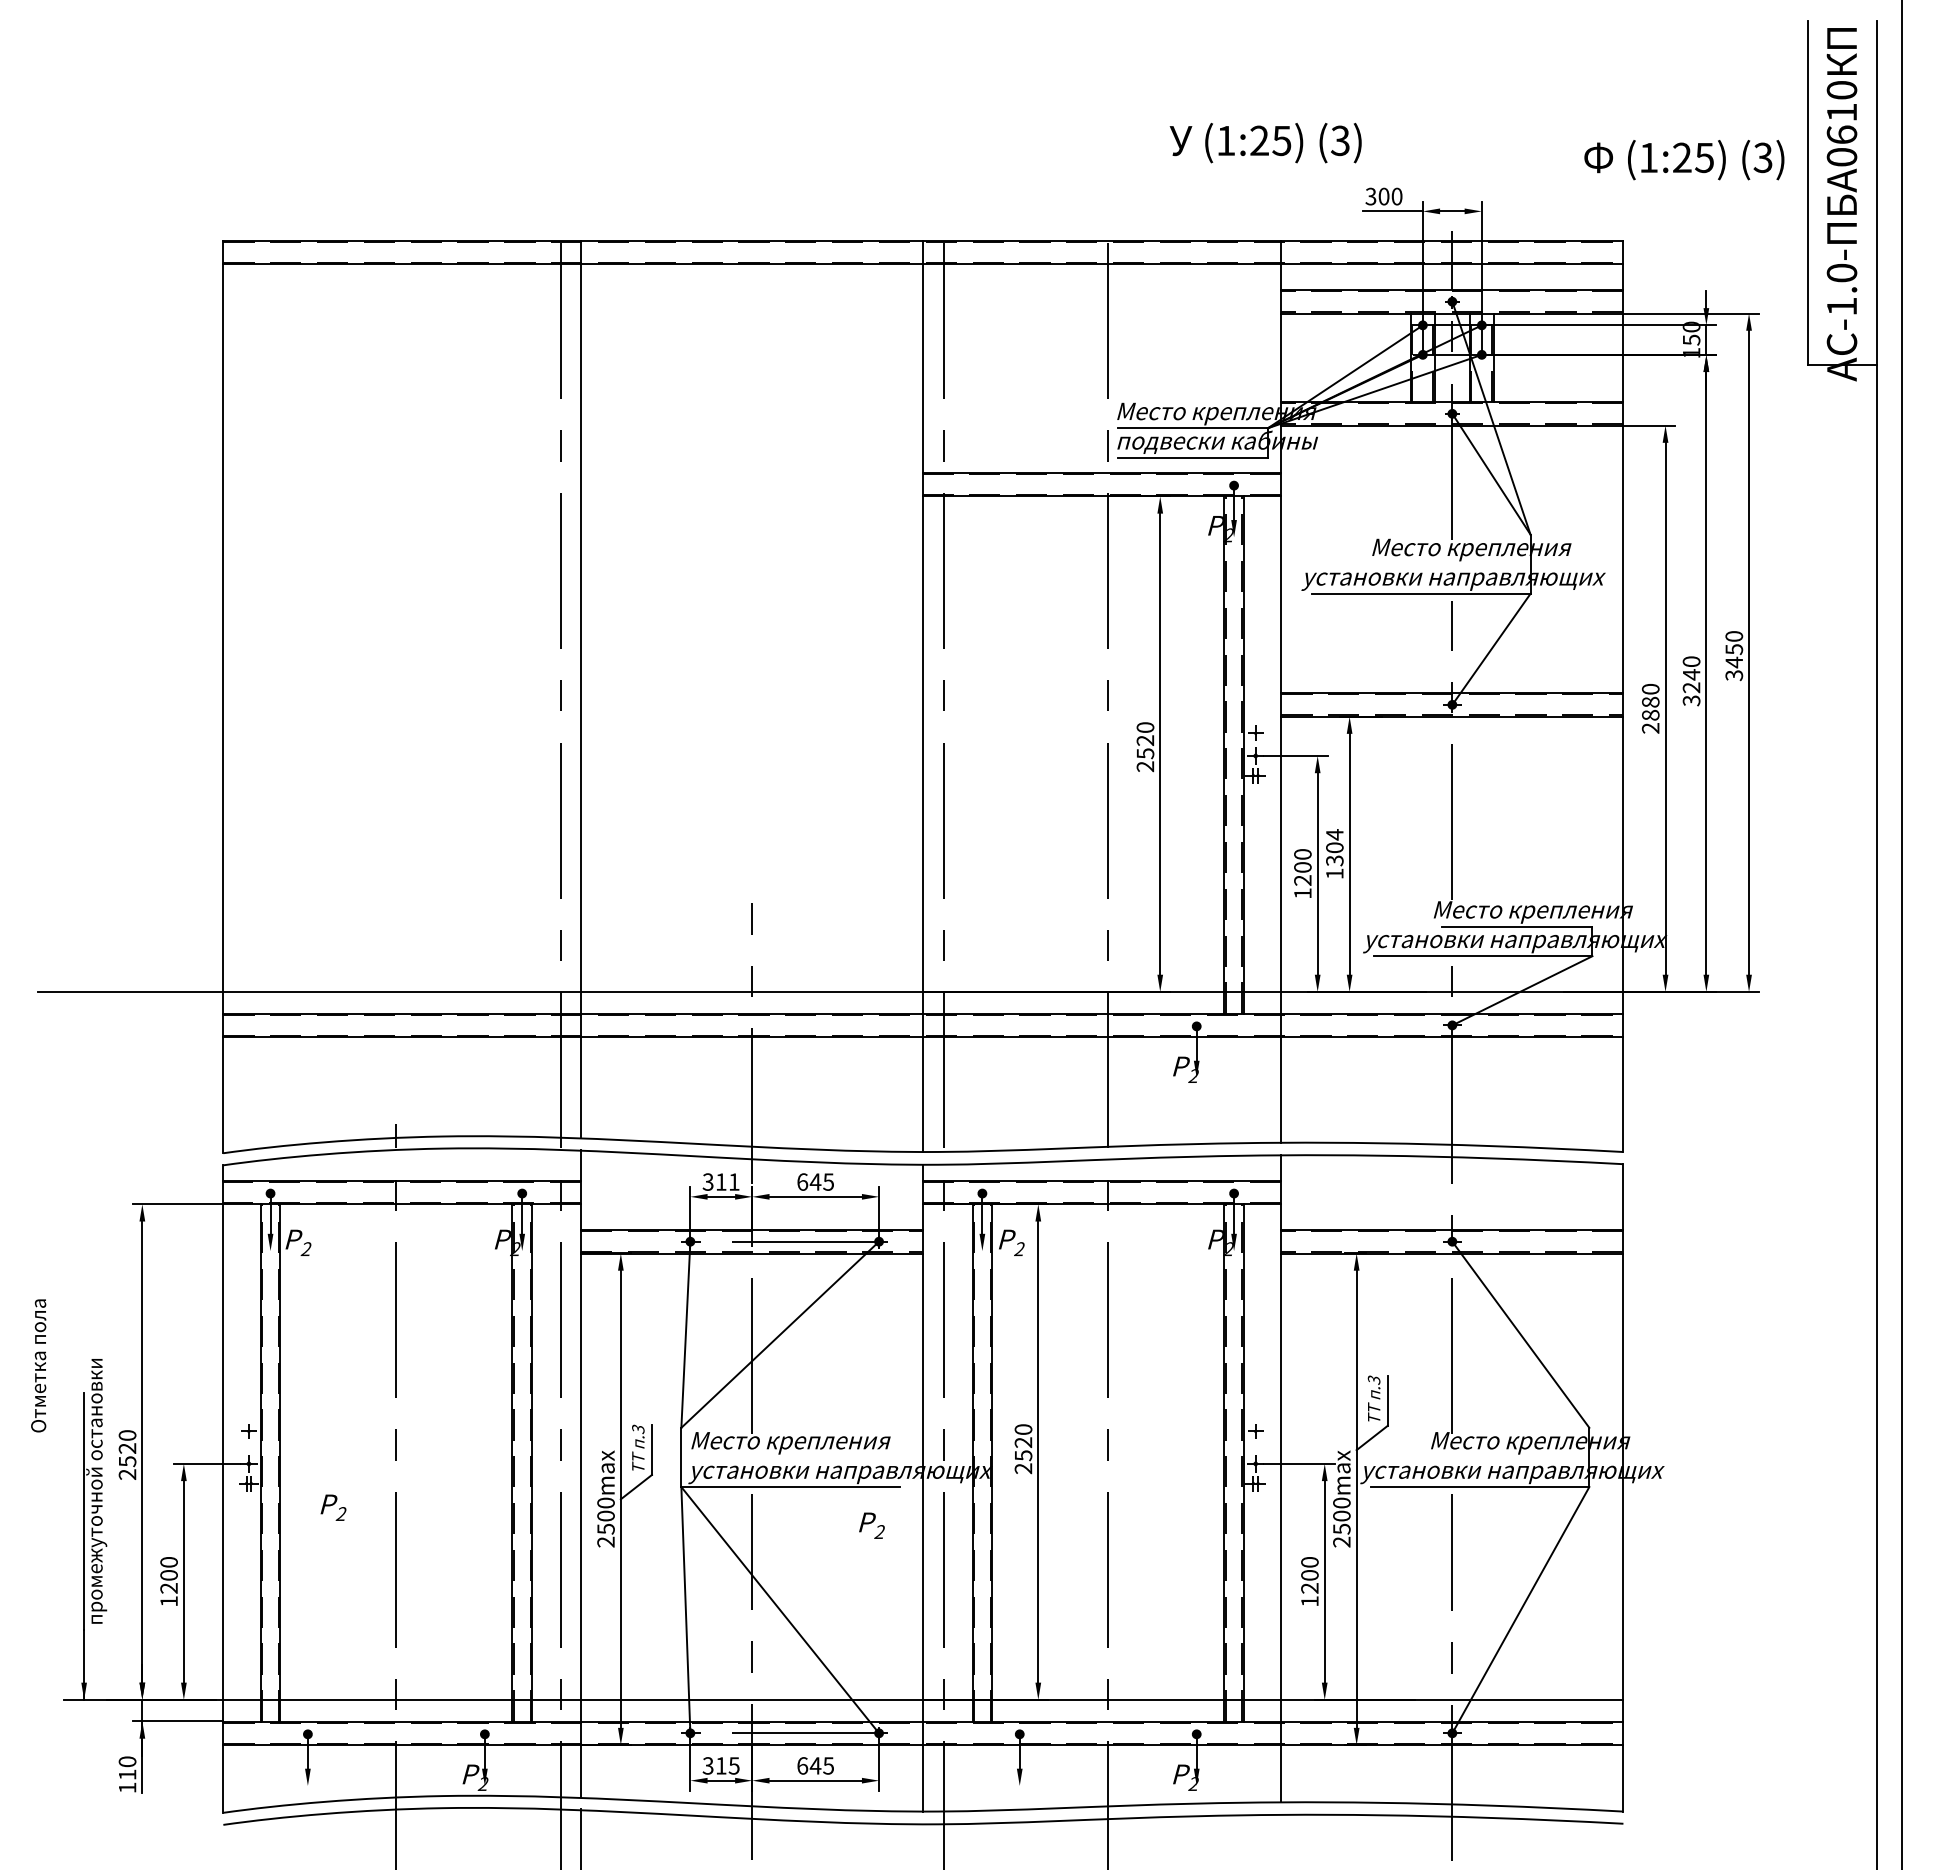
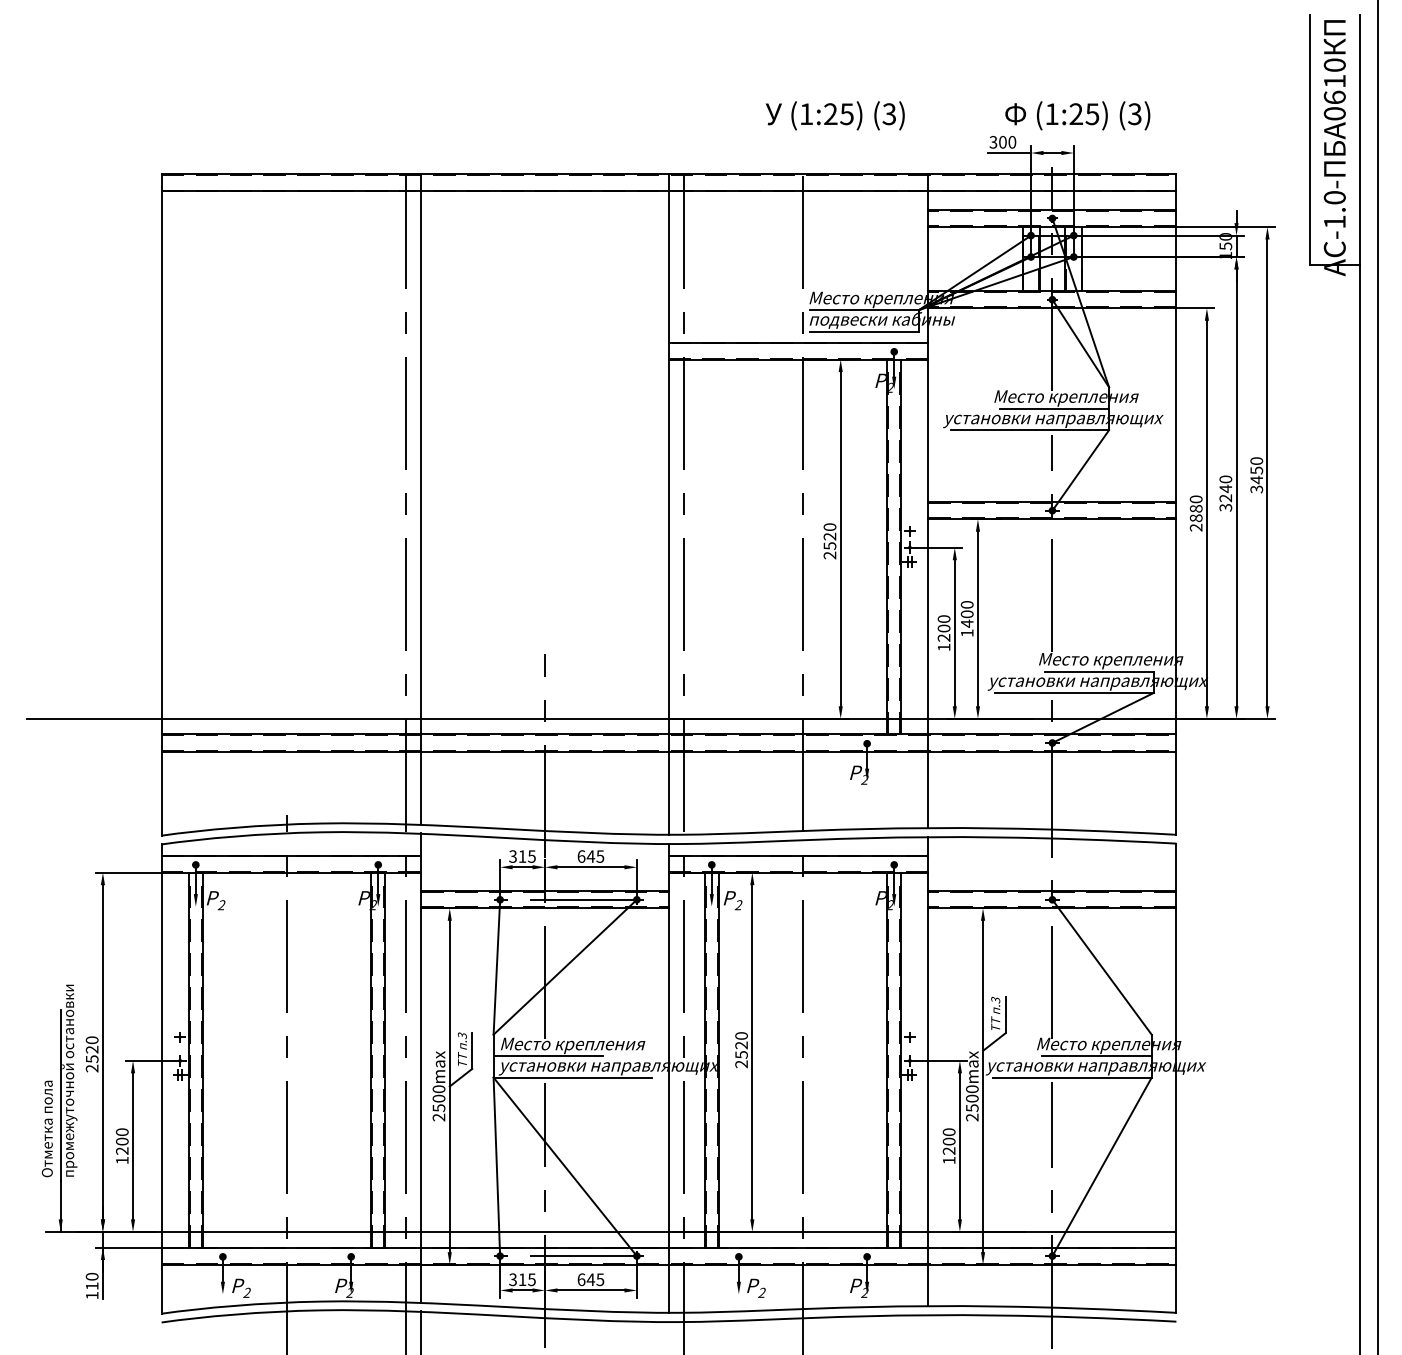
text: (1265, 143) -> (835, 116), moved
text: (1684, 160) -> (1077, 116), moved
line: (1454, 564) -> (1053, 408), added
text: (1334, 847) -> (967, 614), 1304 -> 1400
text: (733, 1181) -> (531, 856), 311 -> 315
text: (38, 1365) -> (47, 1128), moved
line: (756, 1457) -> (548, 1056), added
line: (1513, 1457) -> (1096, 1056), added
text: (333, 1507) -> (241, 1288), moved
text: (871, 1525) -> (756, 1288), moved

